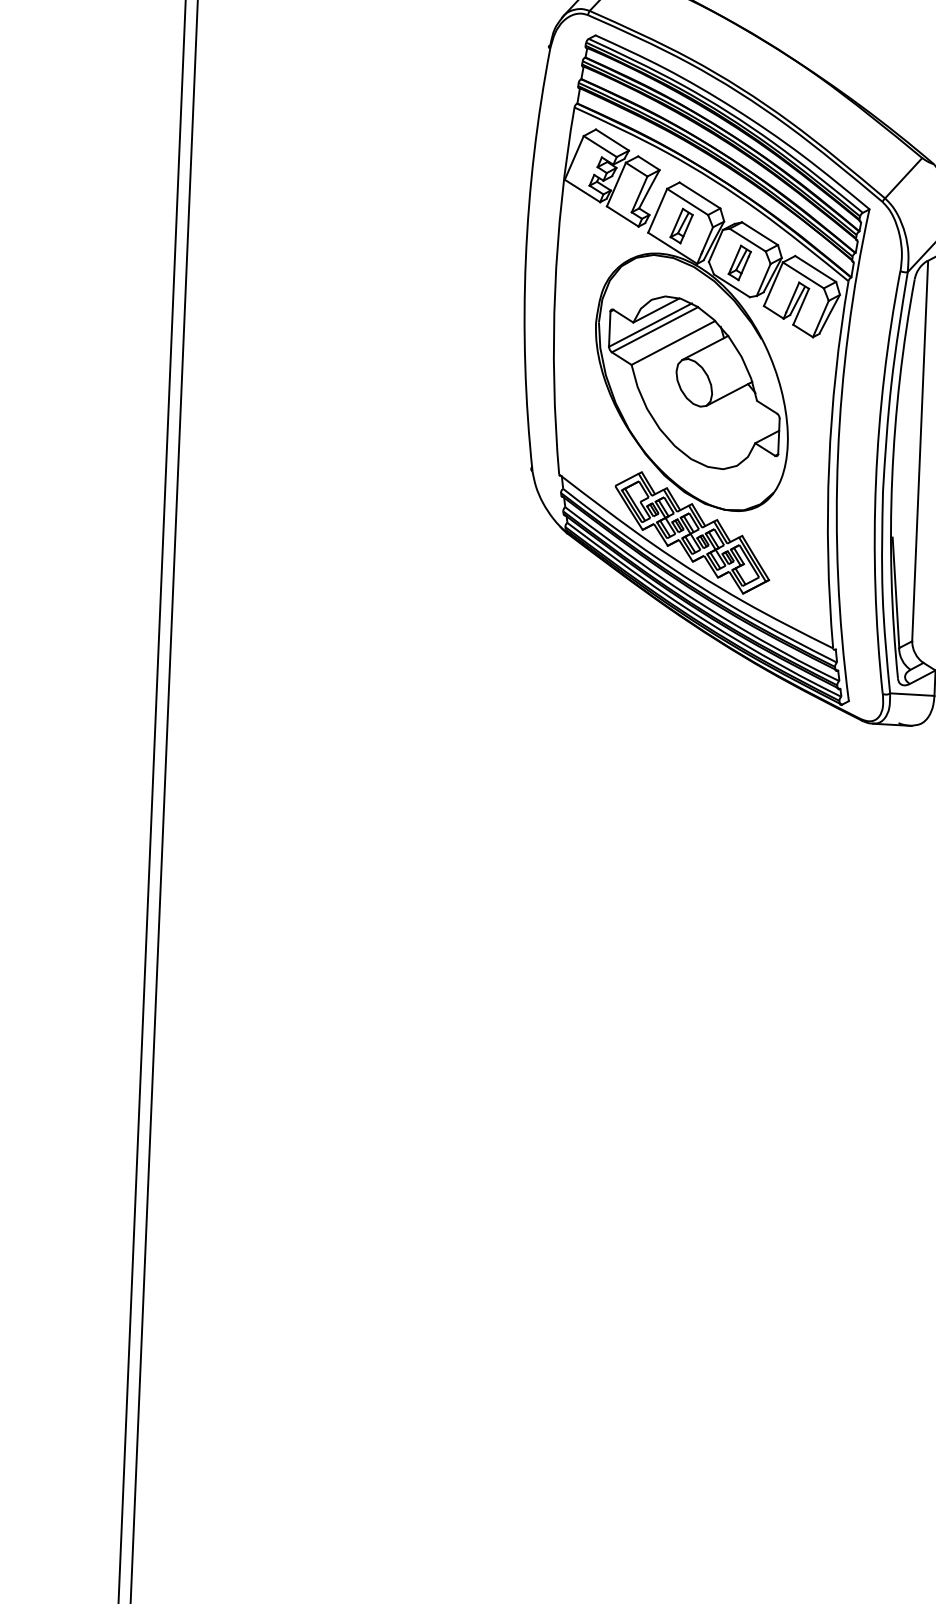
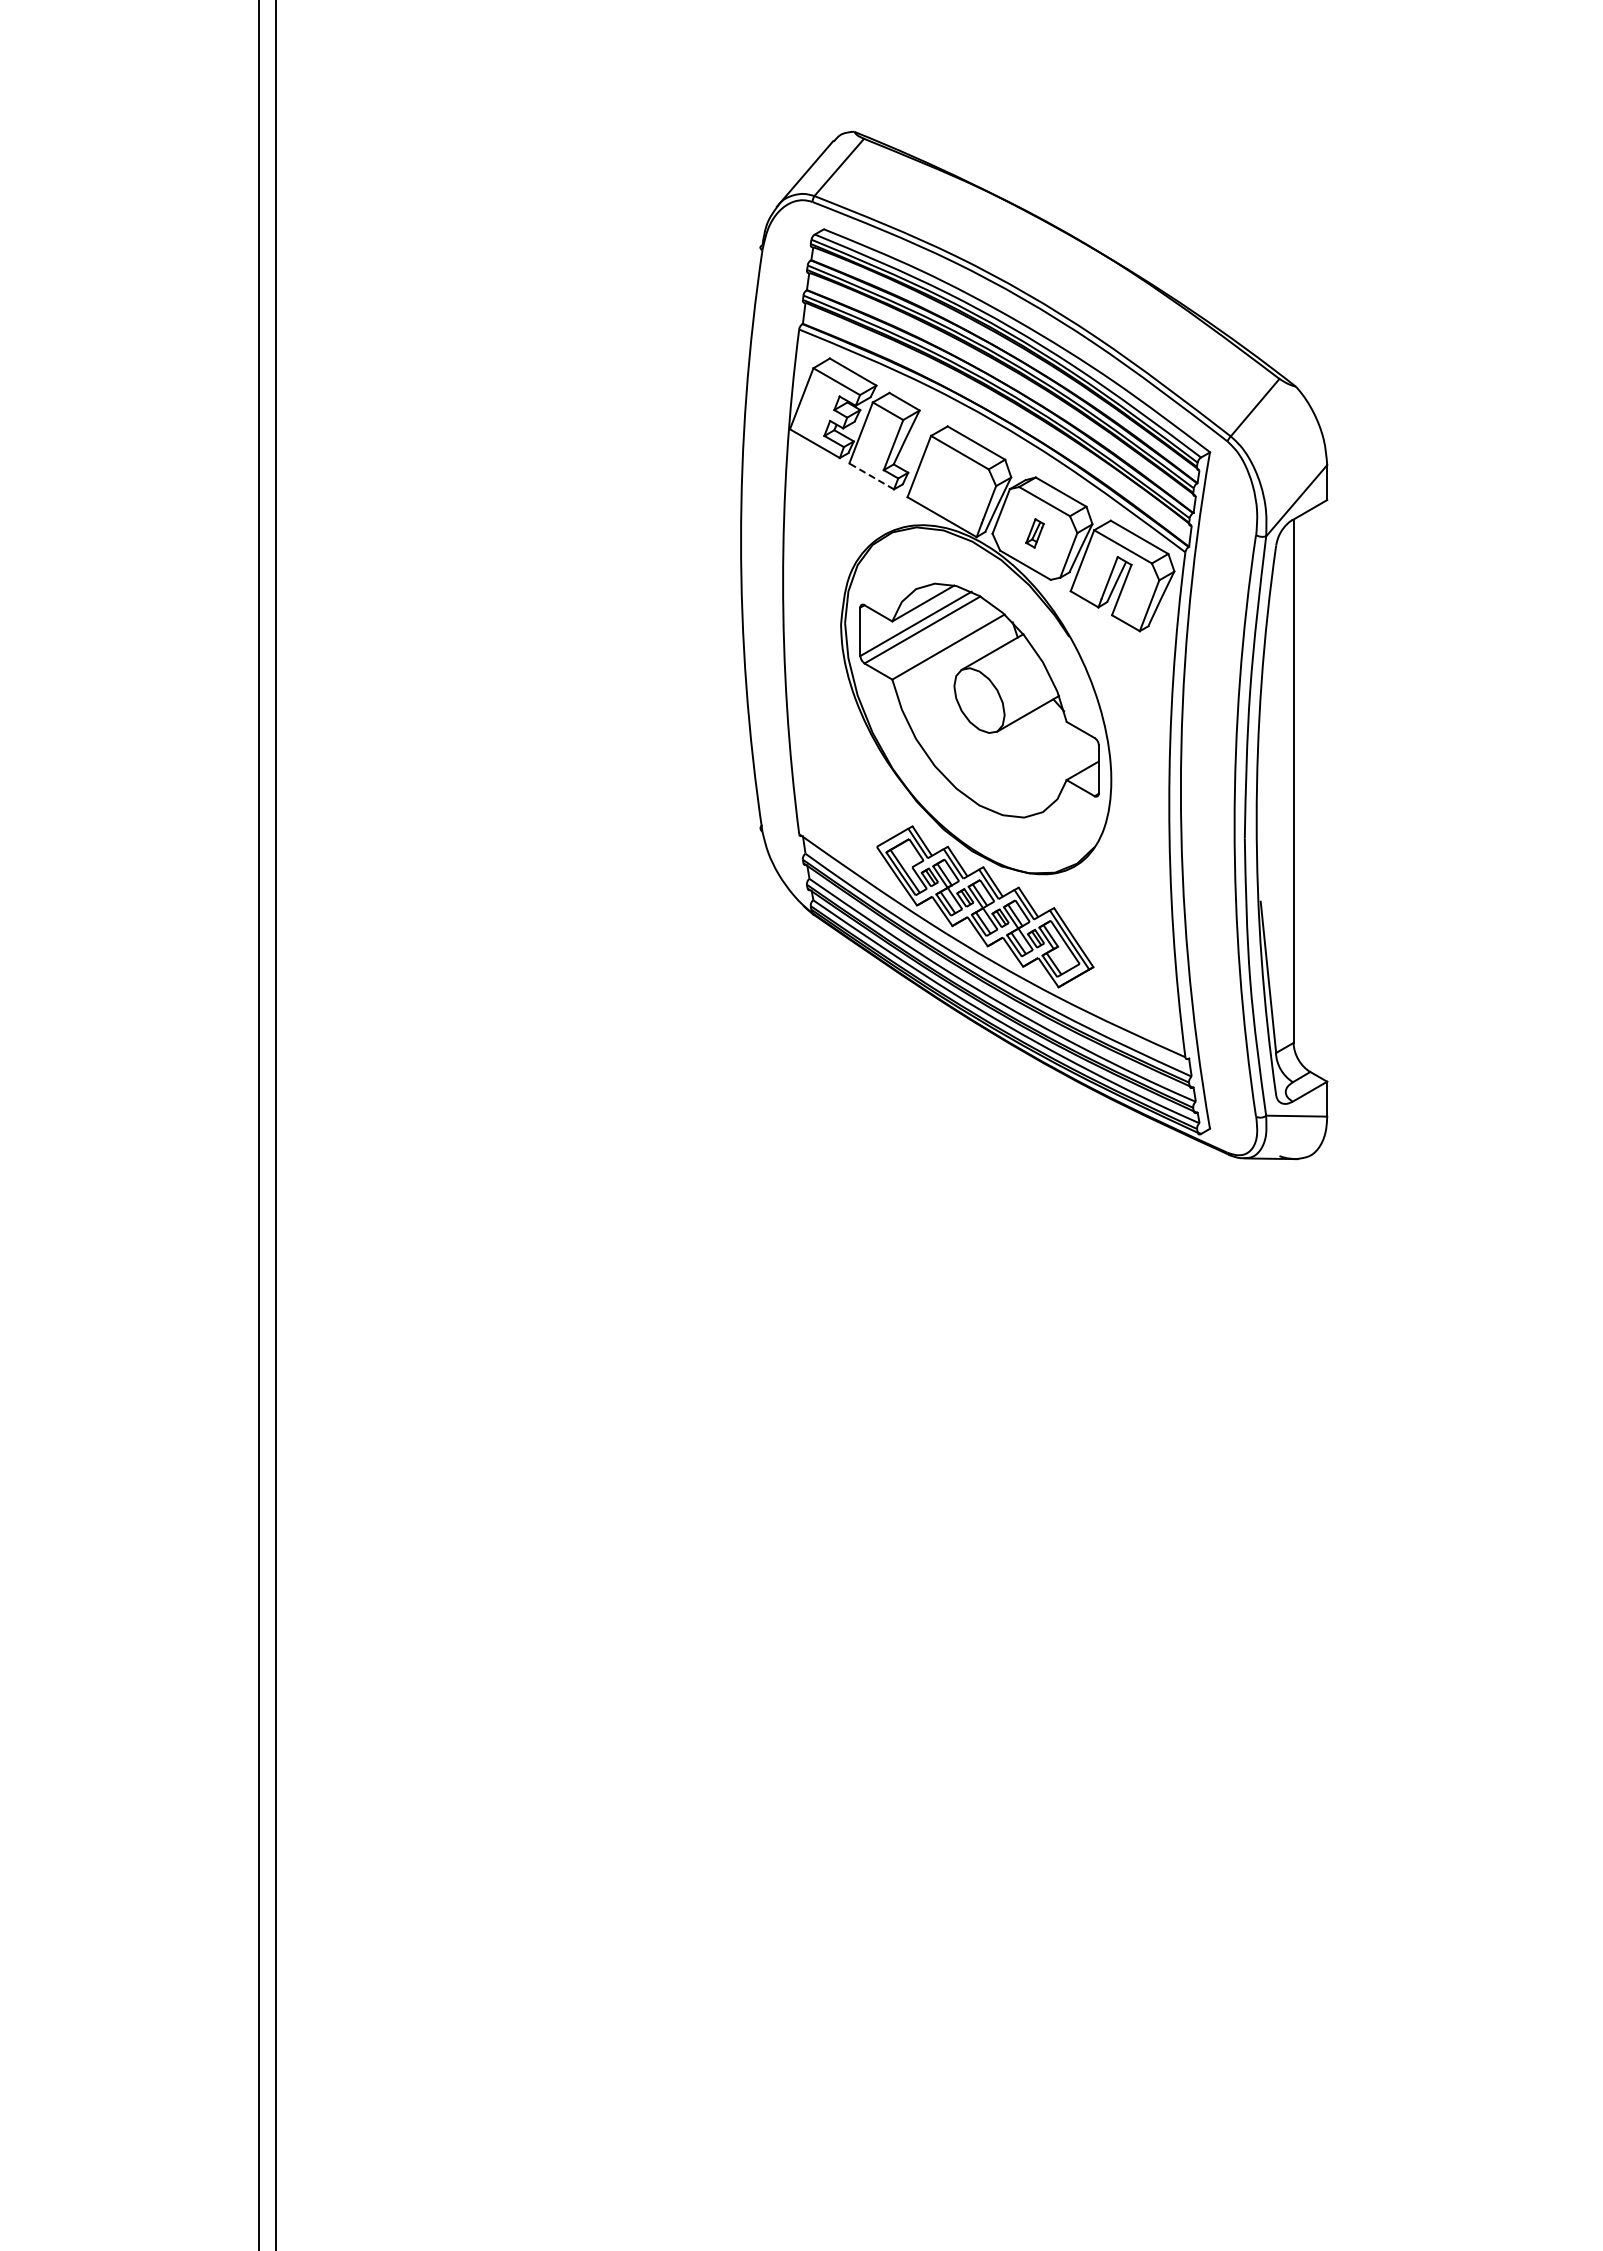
line: (622, 216) -> (871, 476), solid -> dashed
part: (681, 225) -> (952, 485), removed
part: (739, 262) -> (1034, 533), size x0.6

